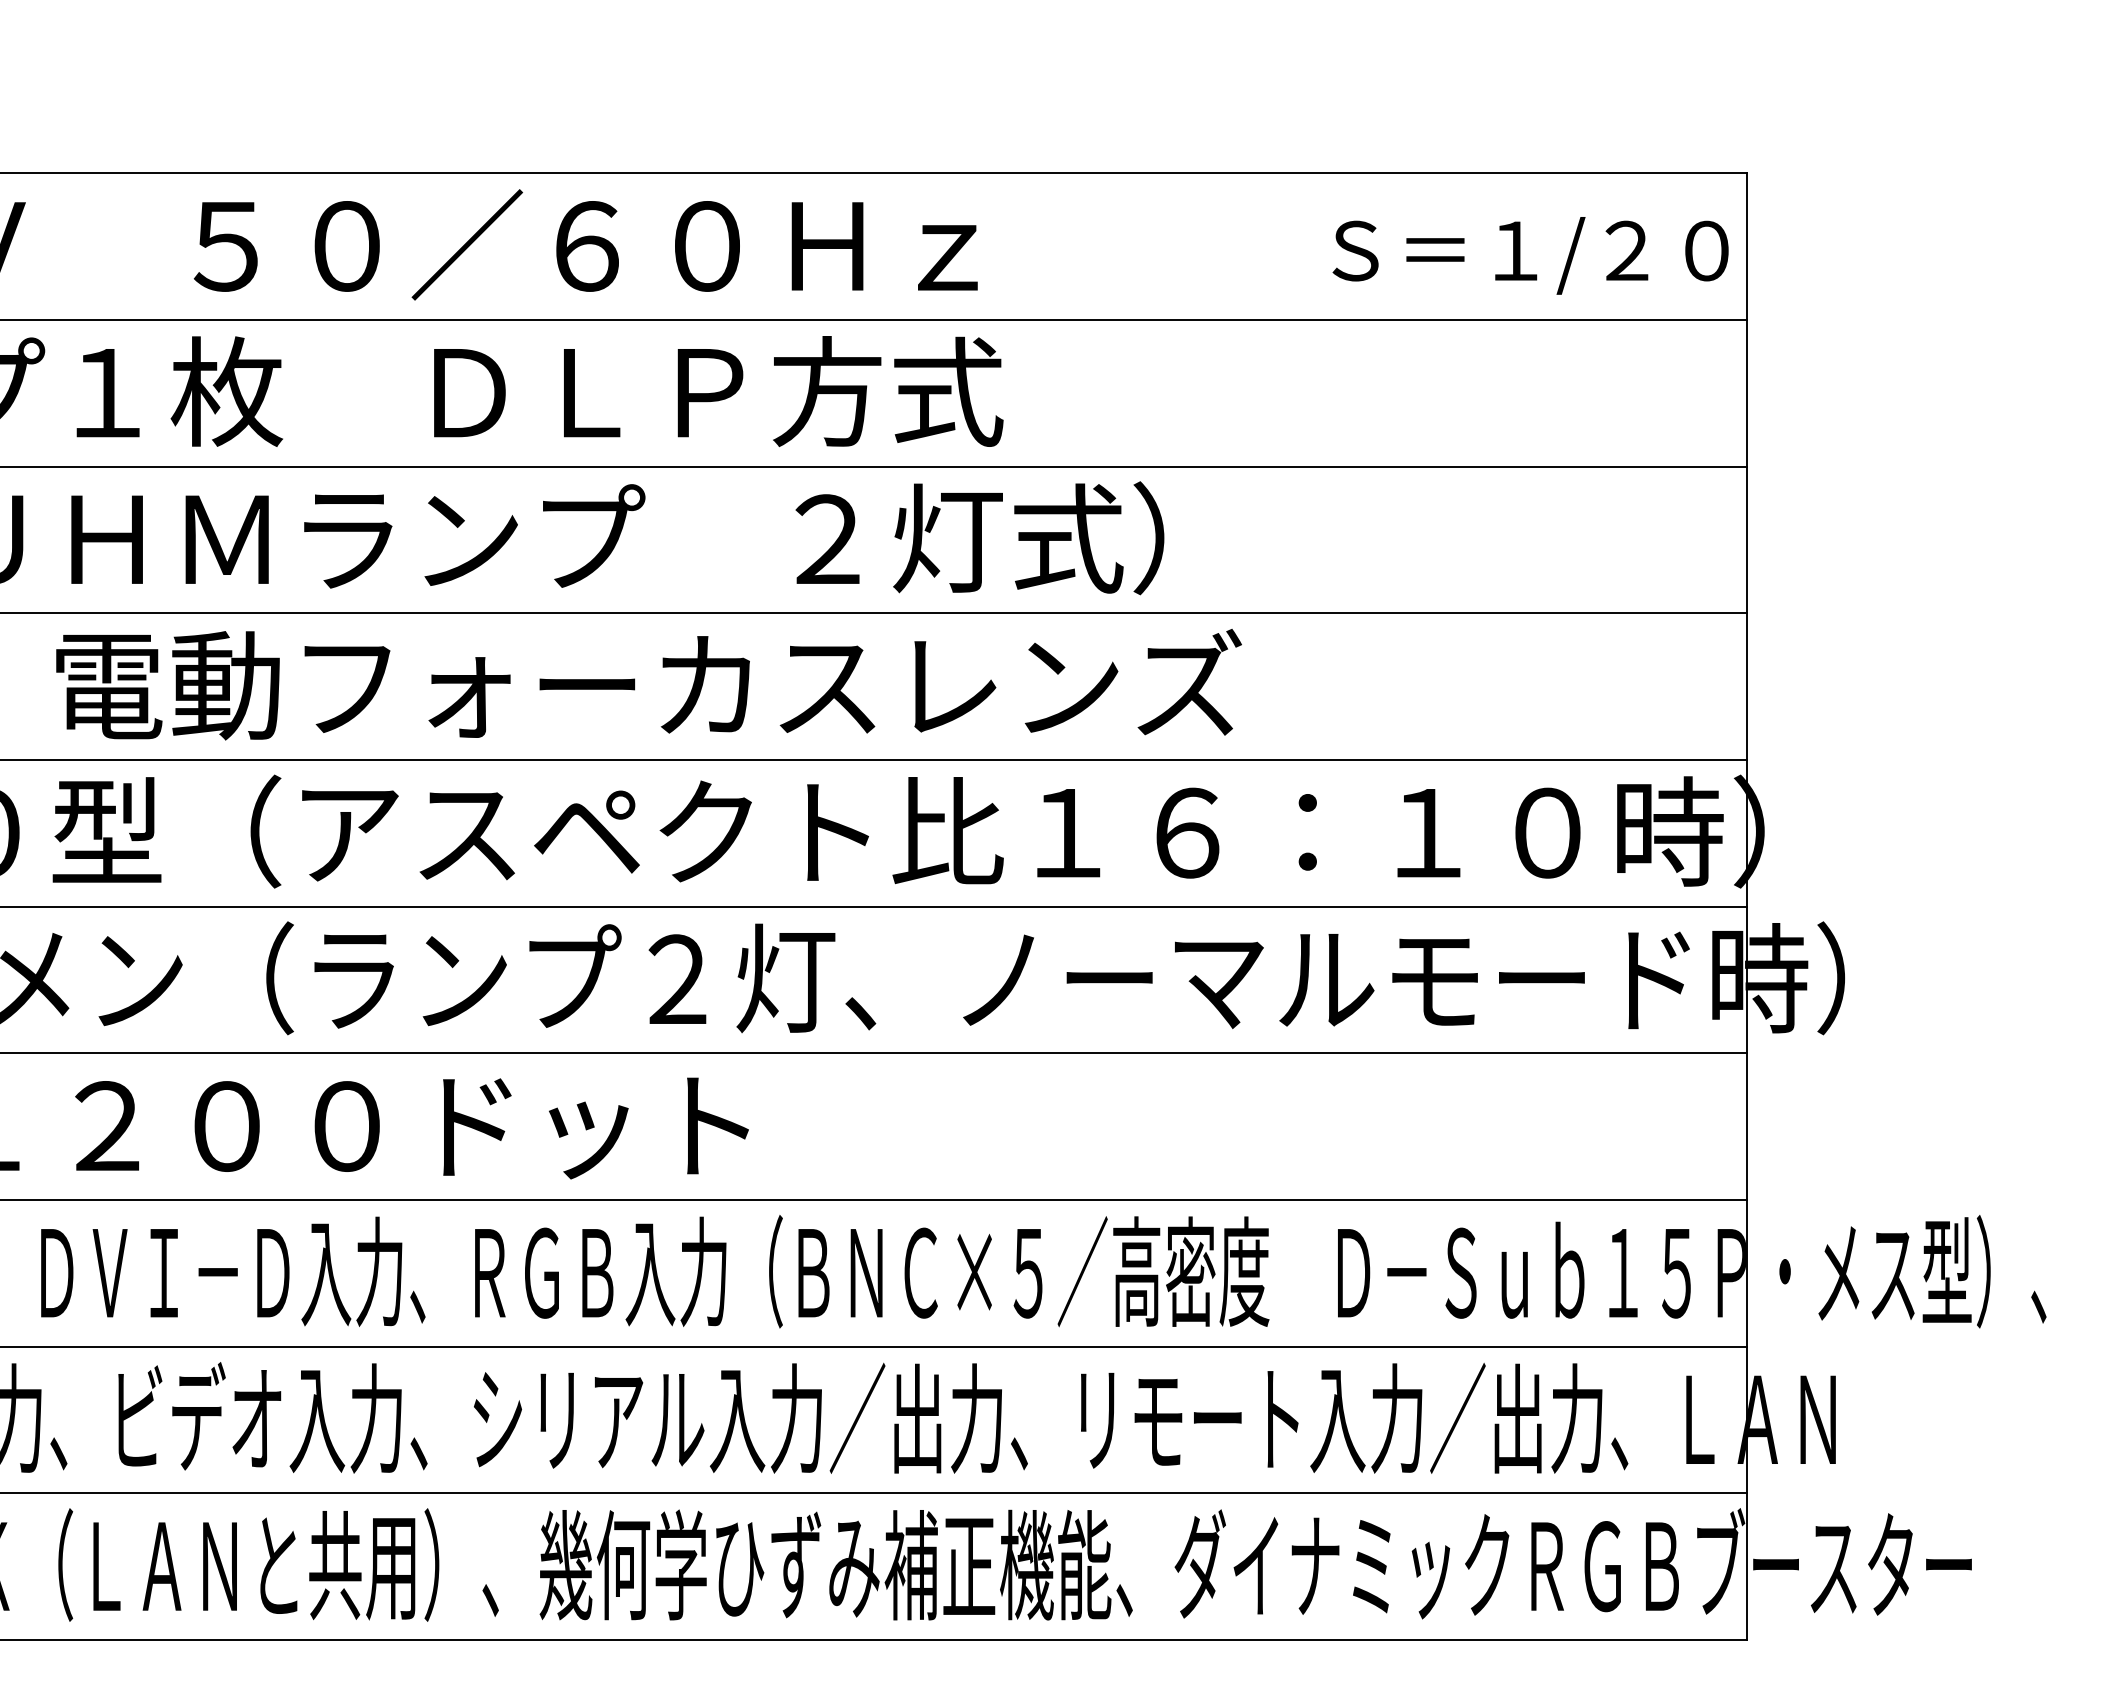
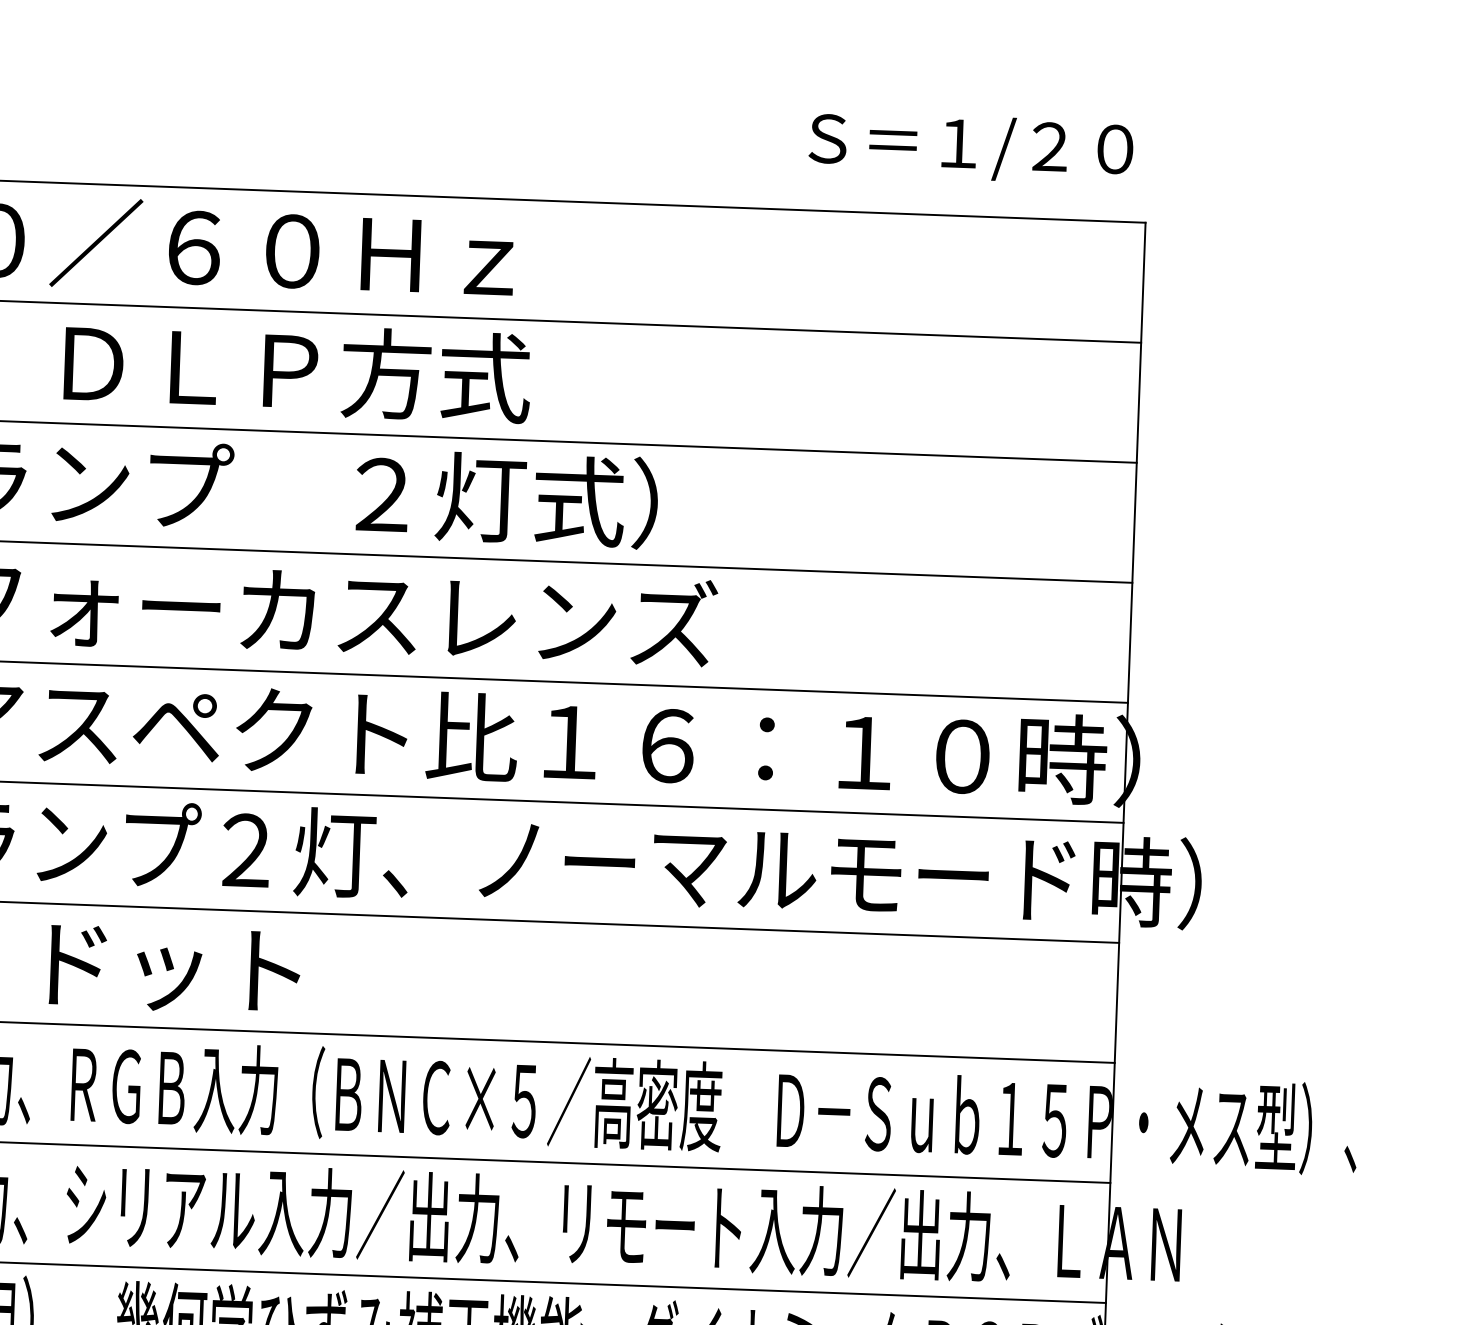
text: (1530, 255) -> (970, 147), moved

